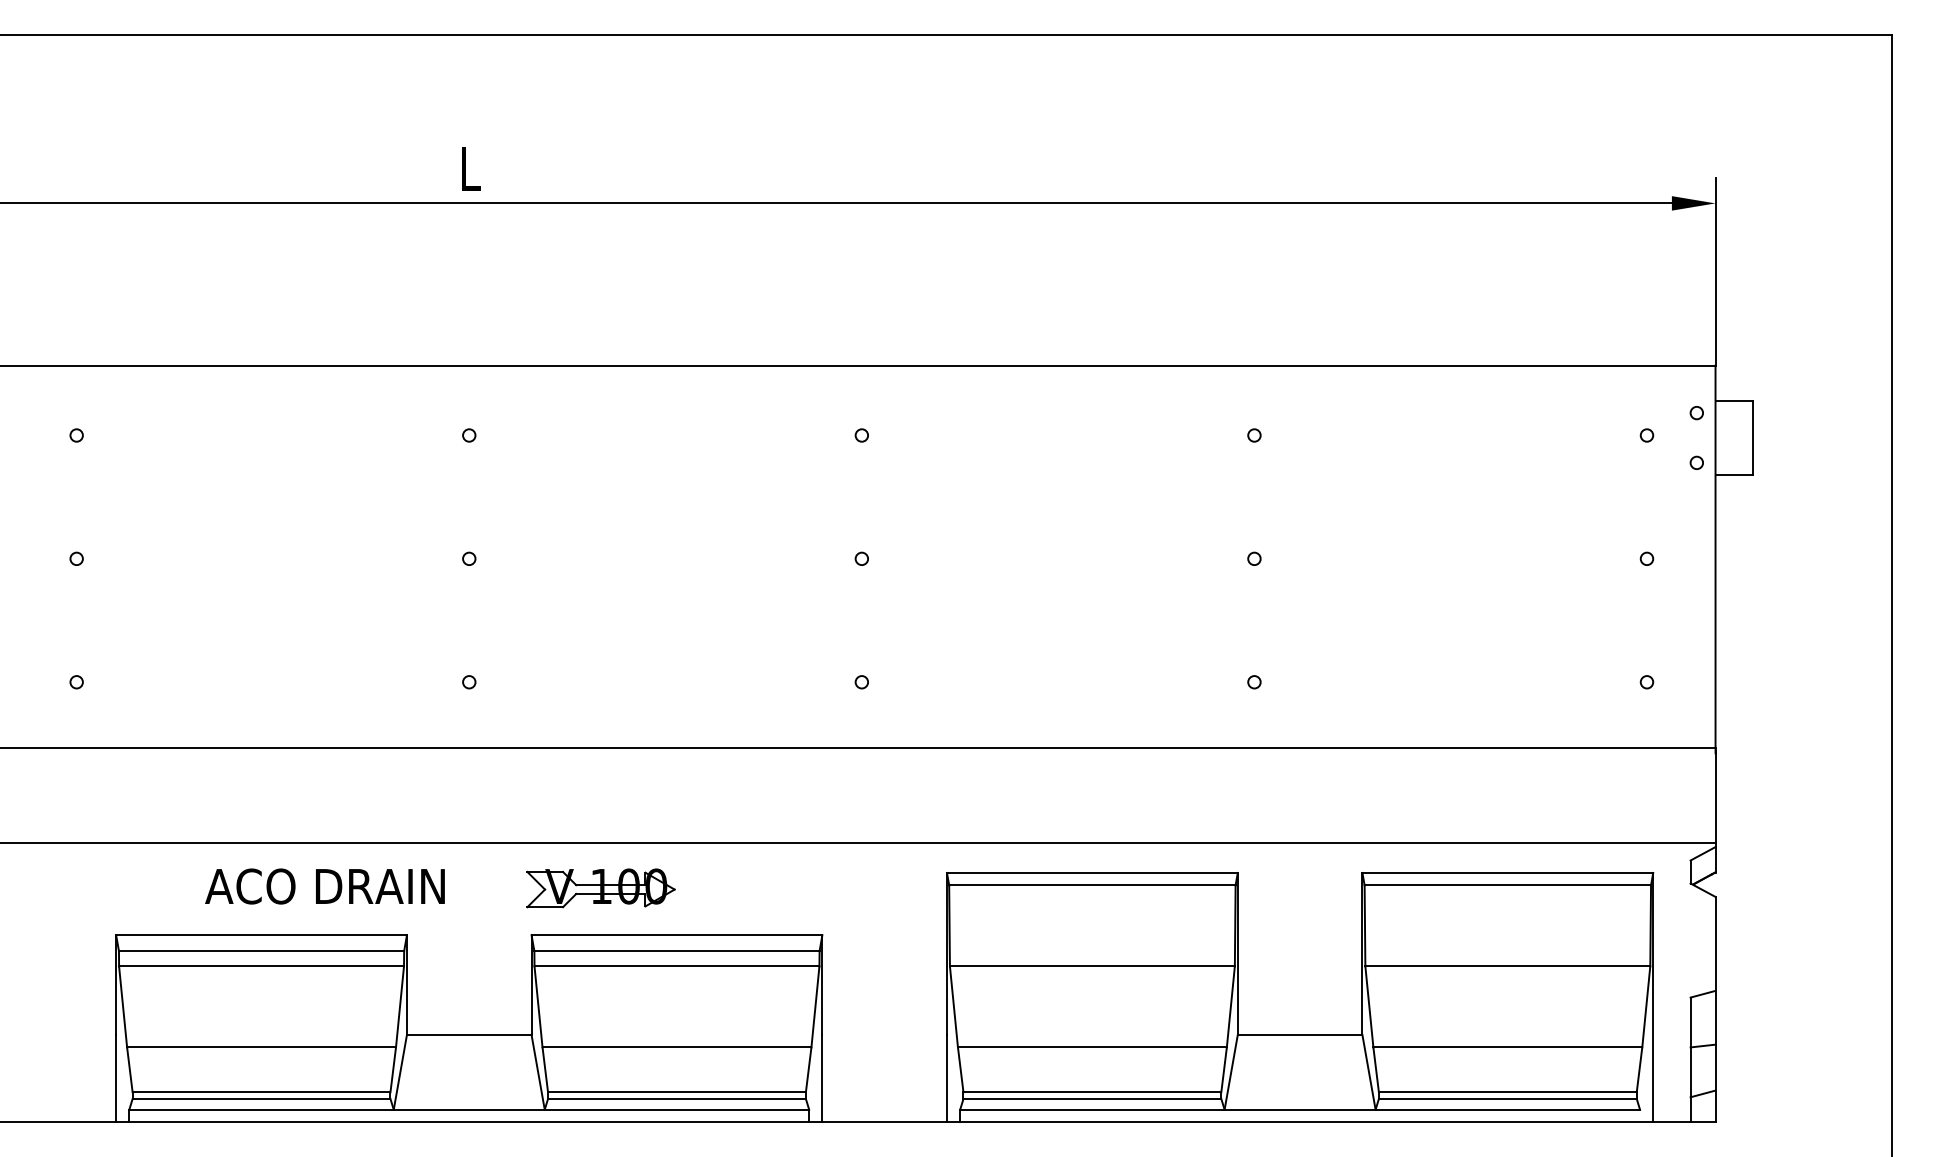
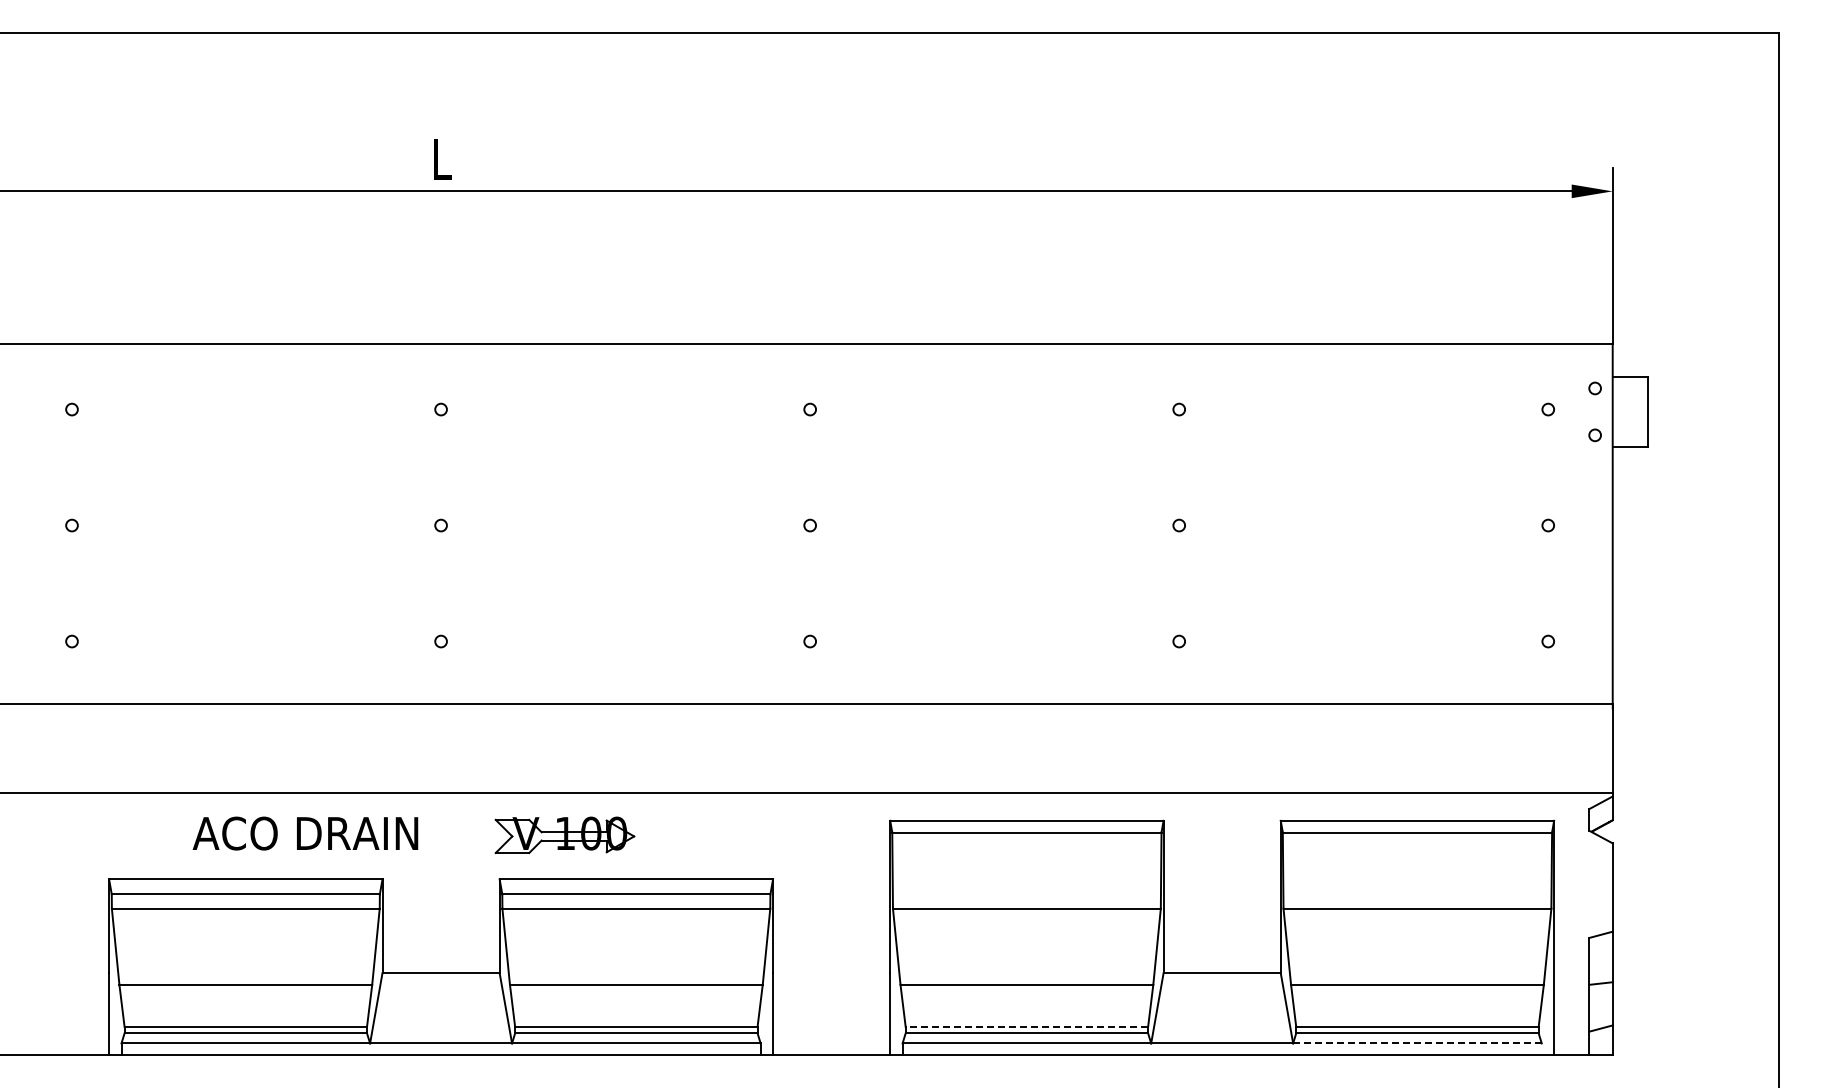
line: (1091, 1092) -> (1026, 1027), solid -> dashed
line: (1507, 1109) -> (1417, 1043), solid -> dashed

